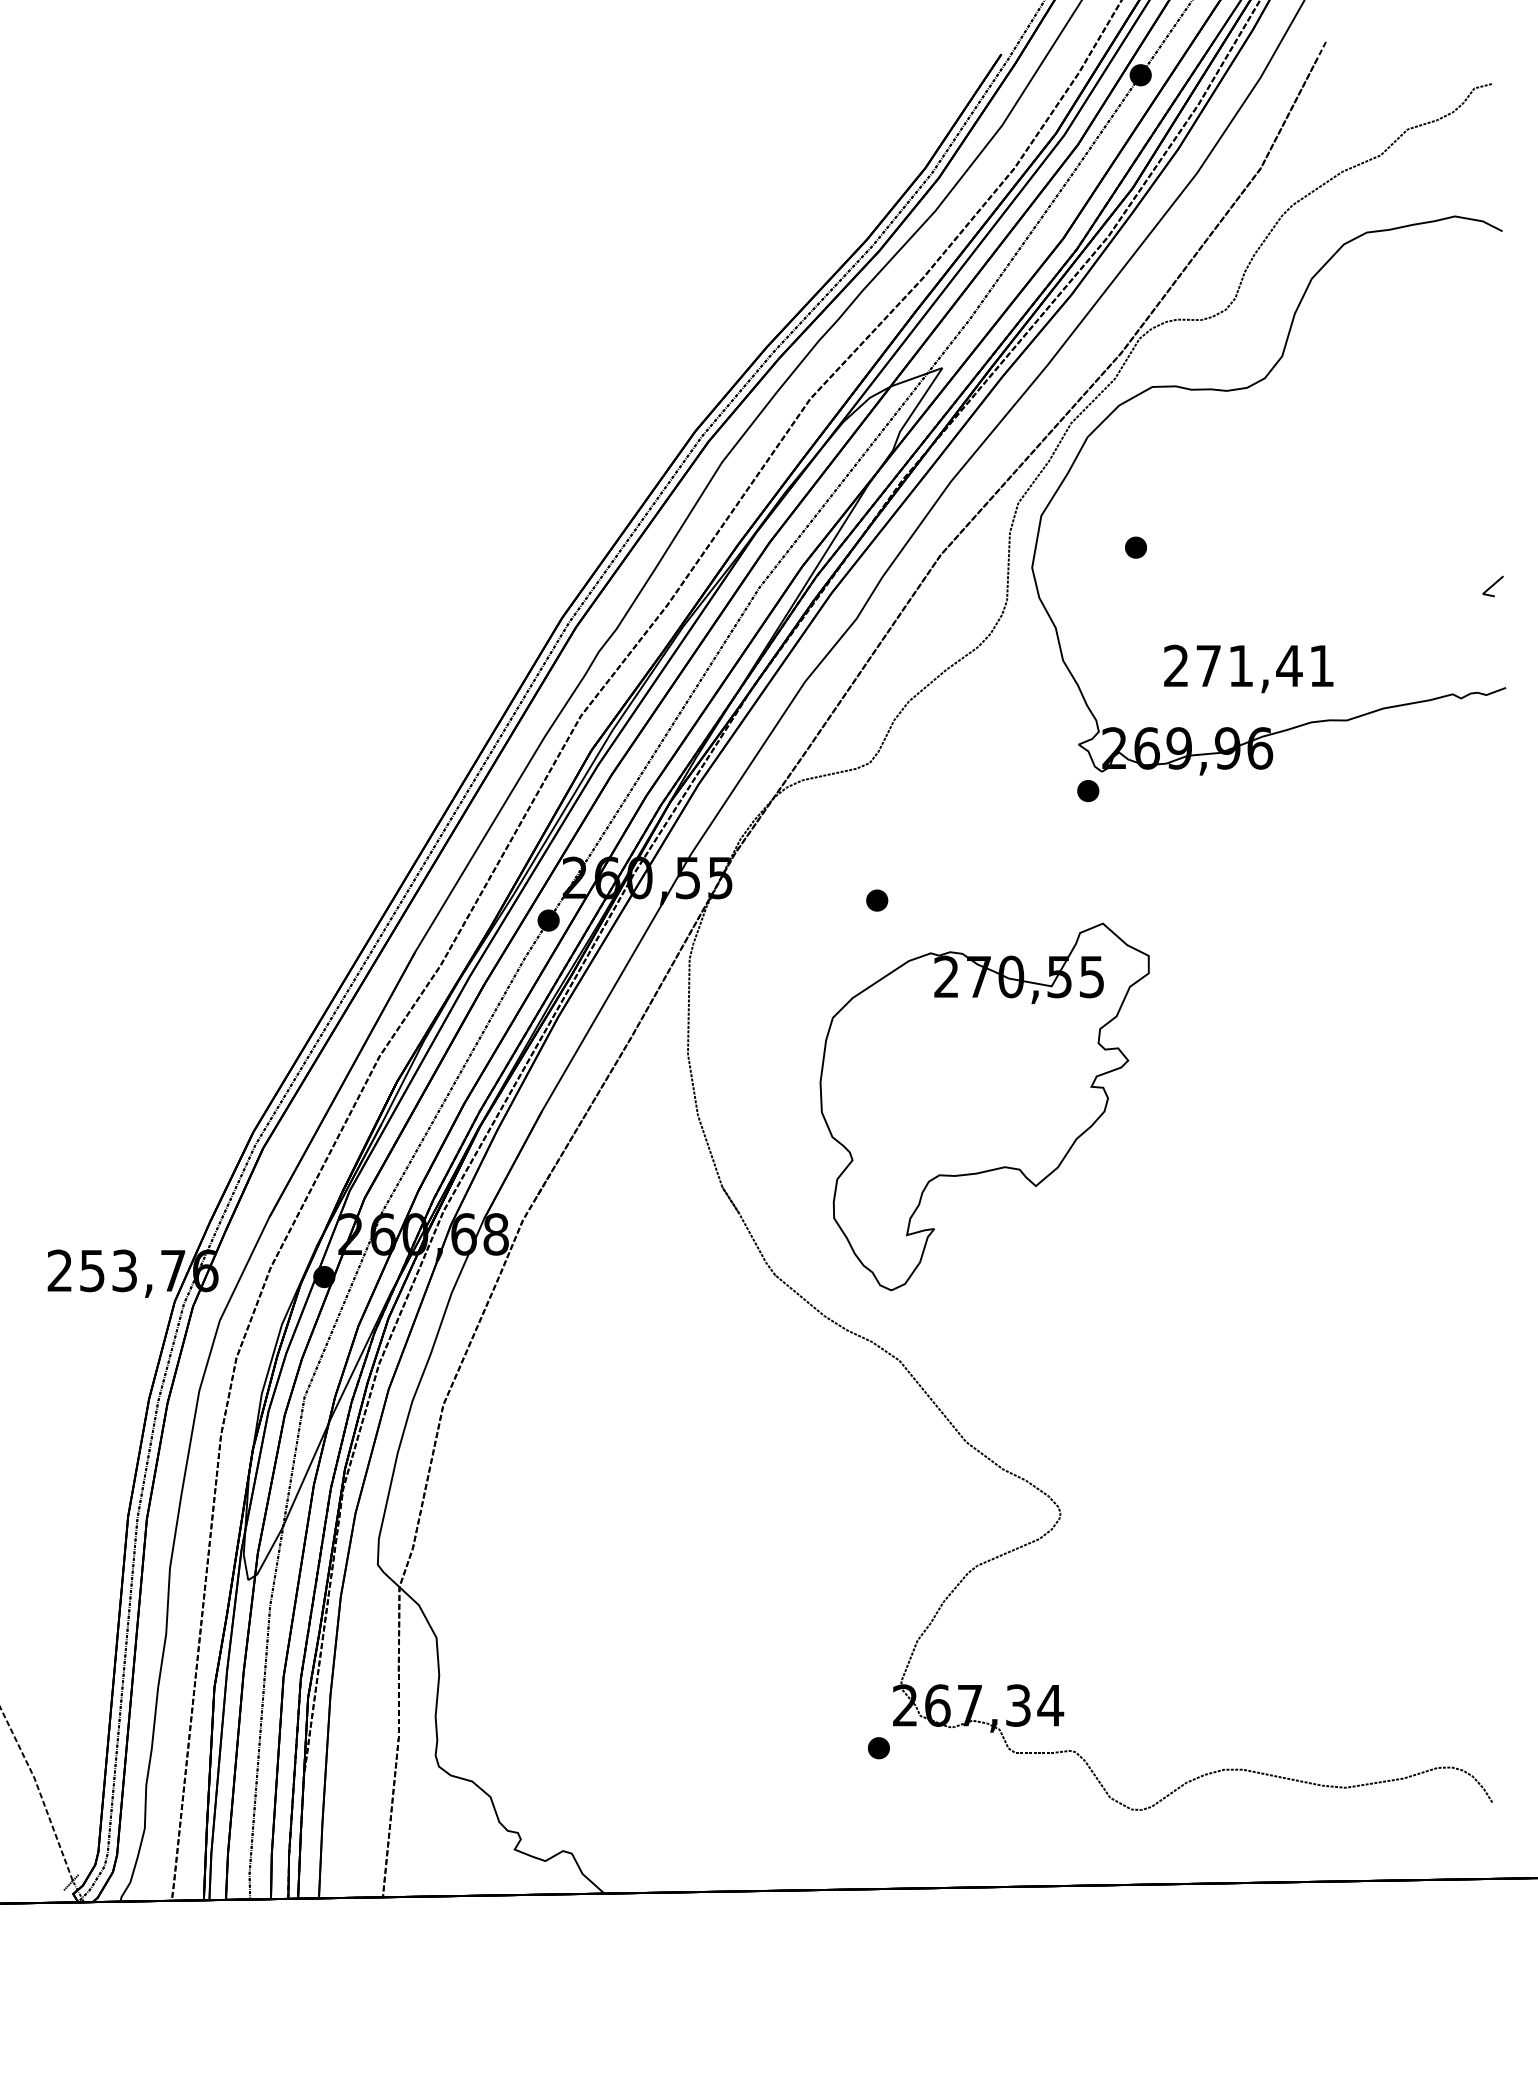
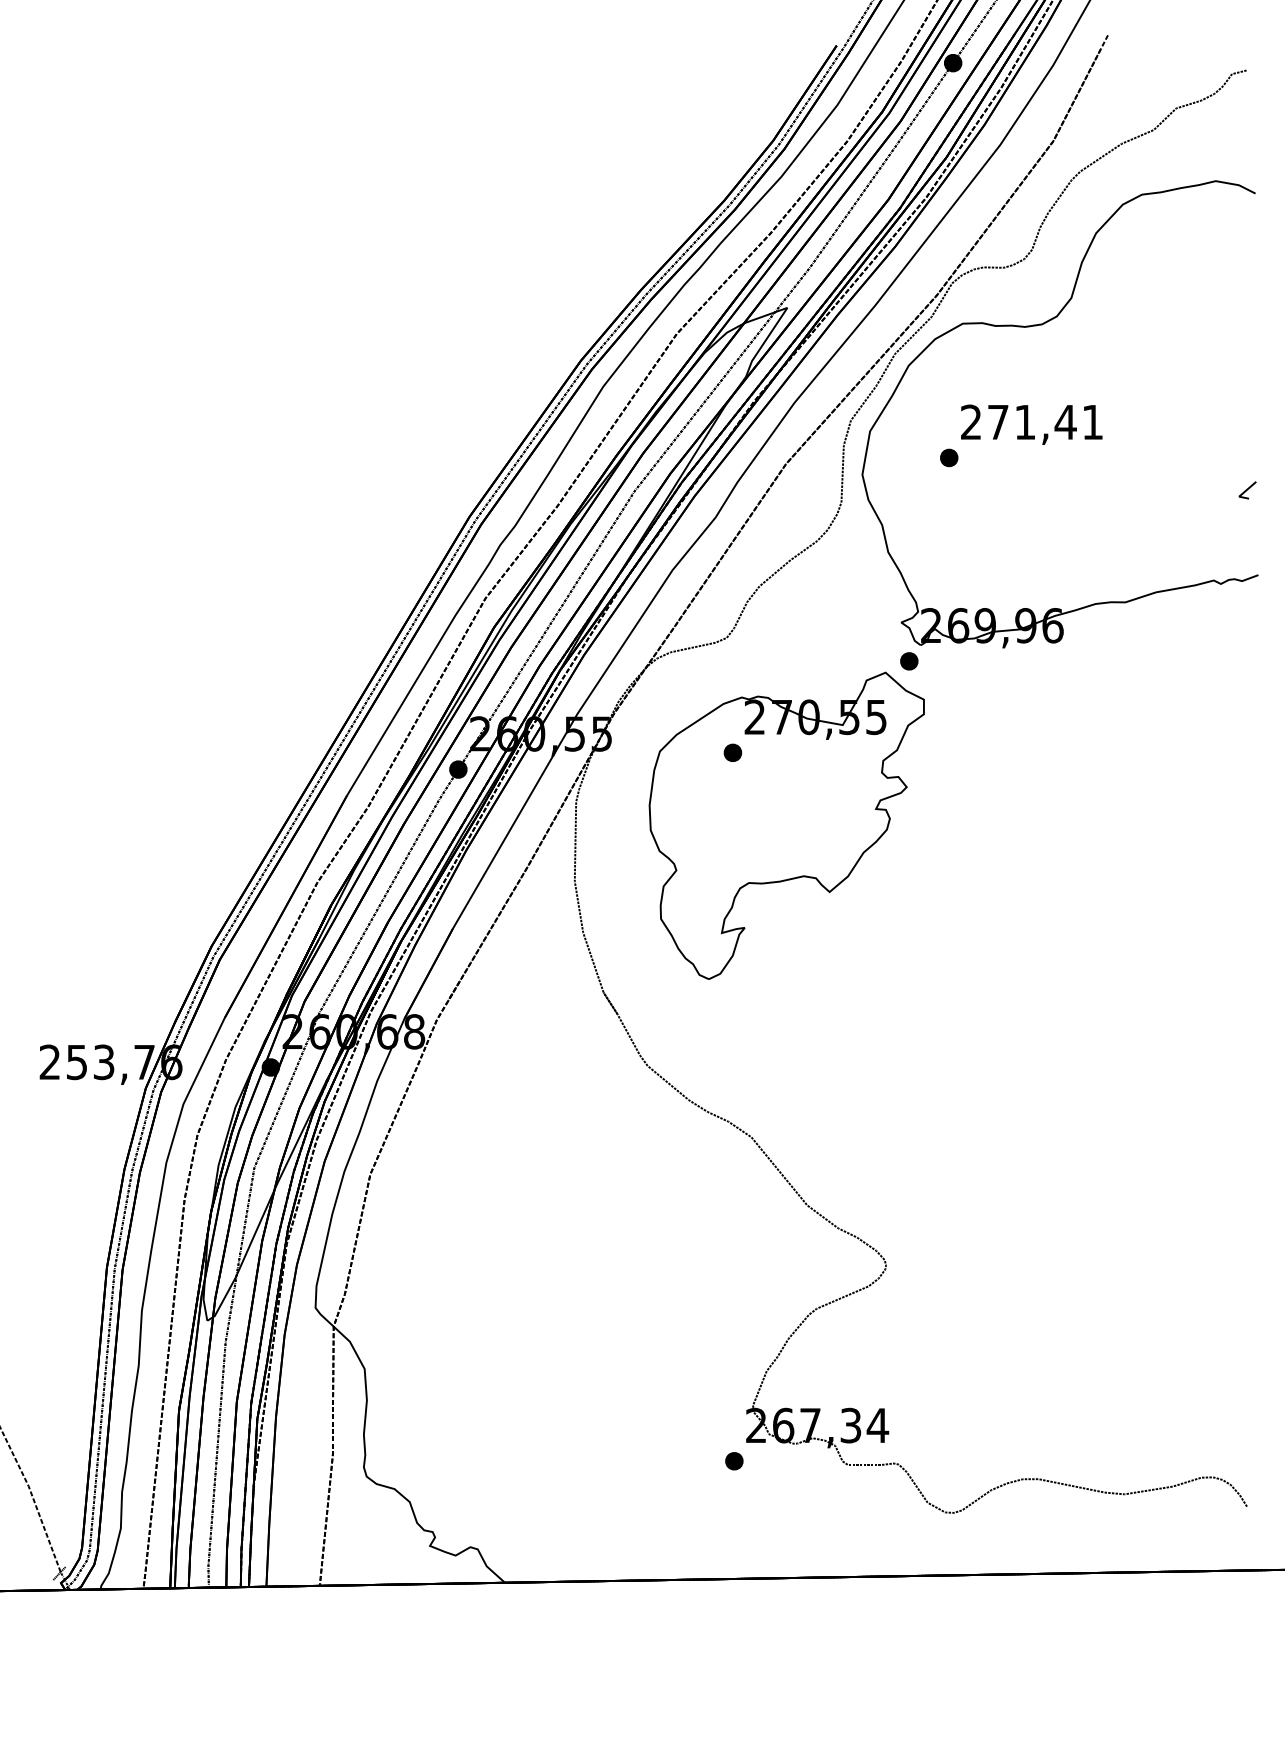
text: (1248, 668) -> (1031, 424), moved
part: (984, 1106) -> (786, 825), moved

